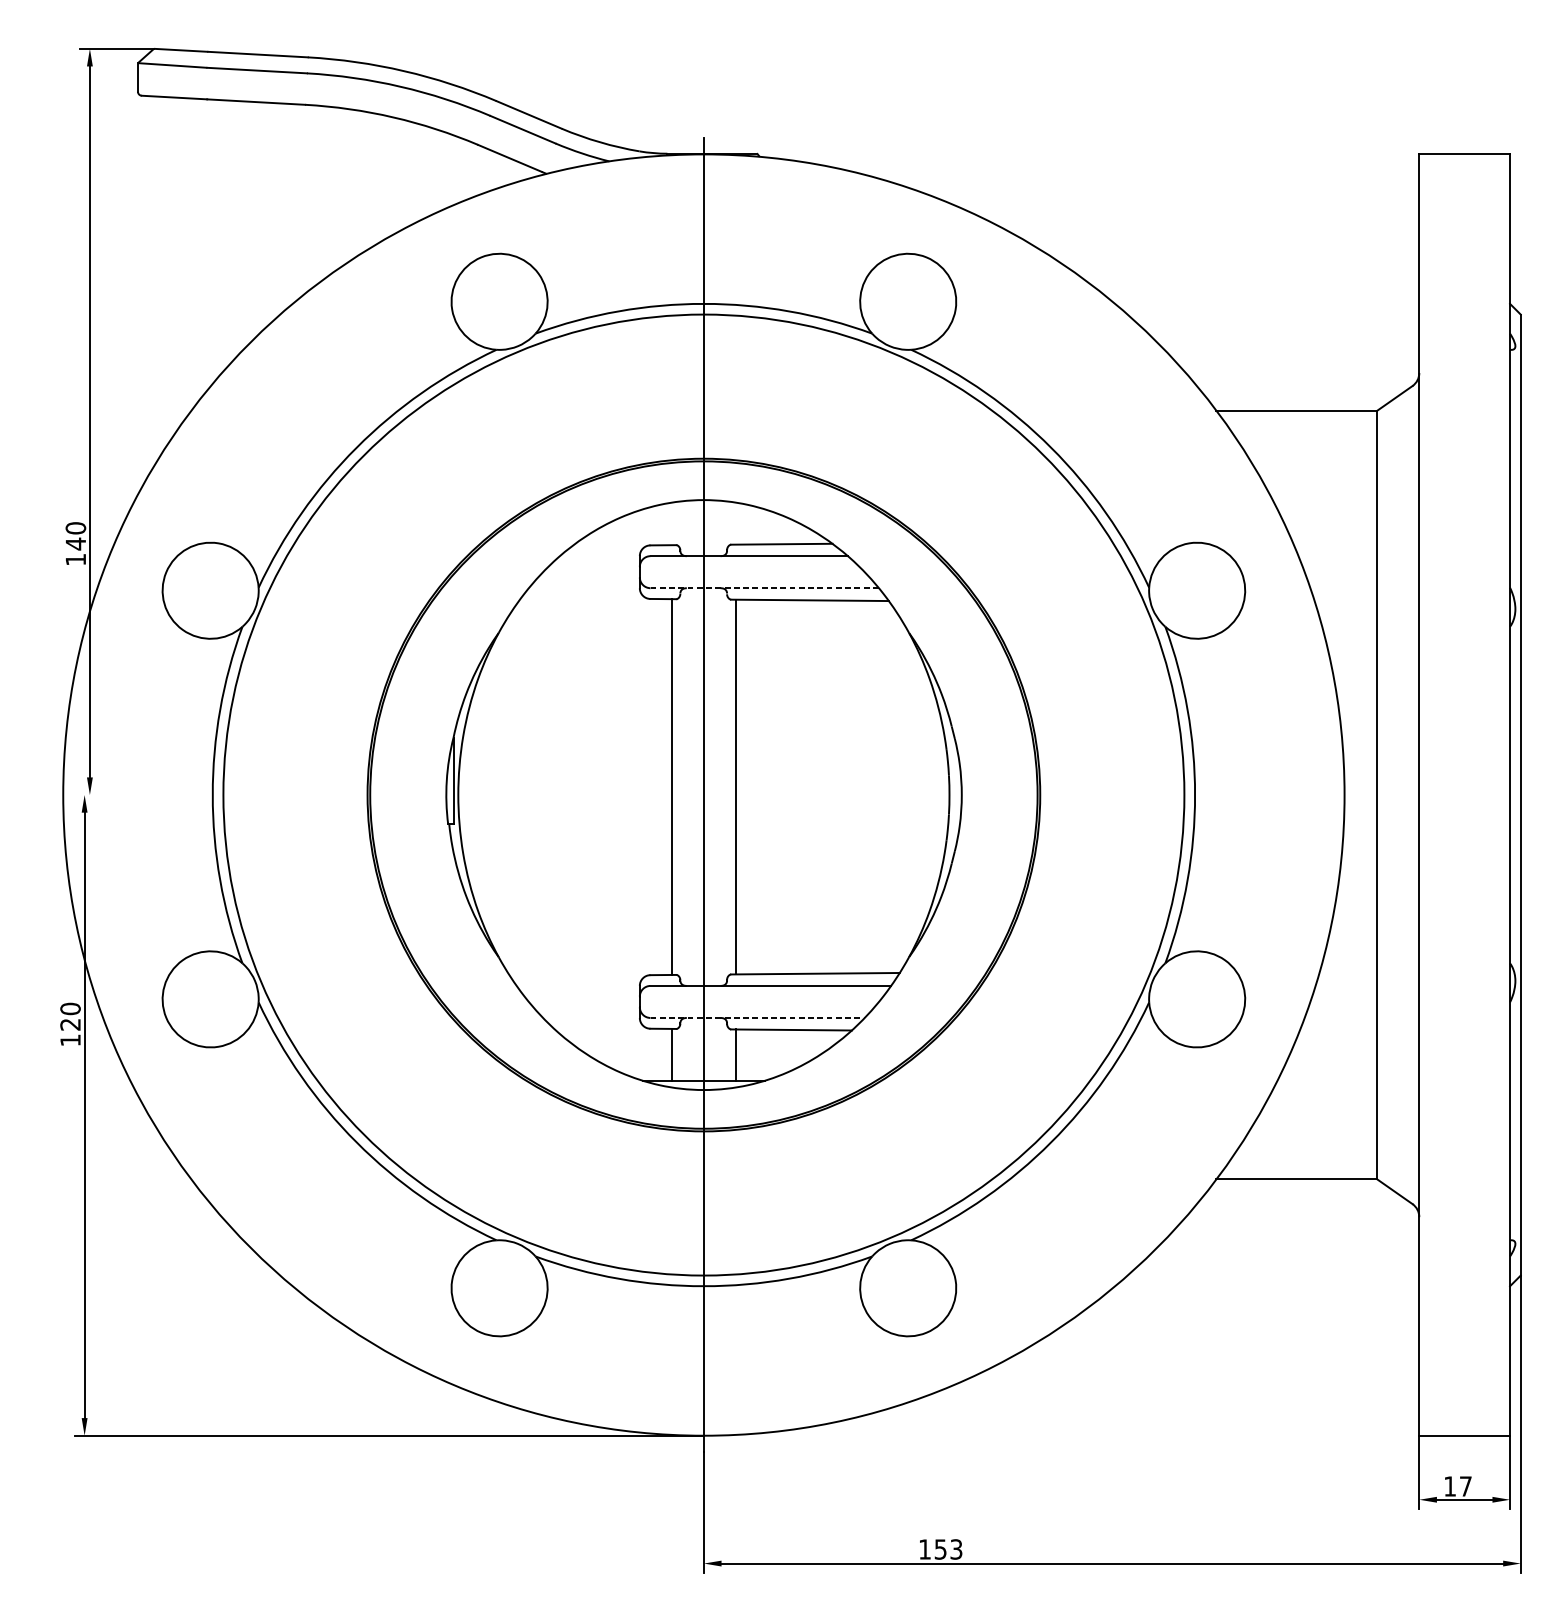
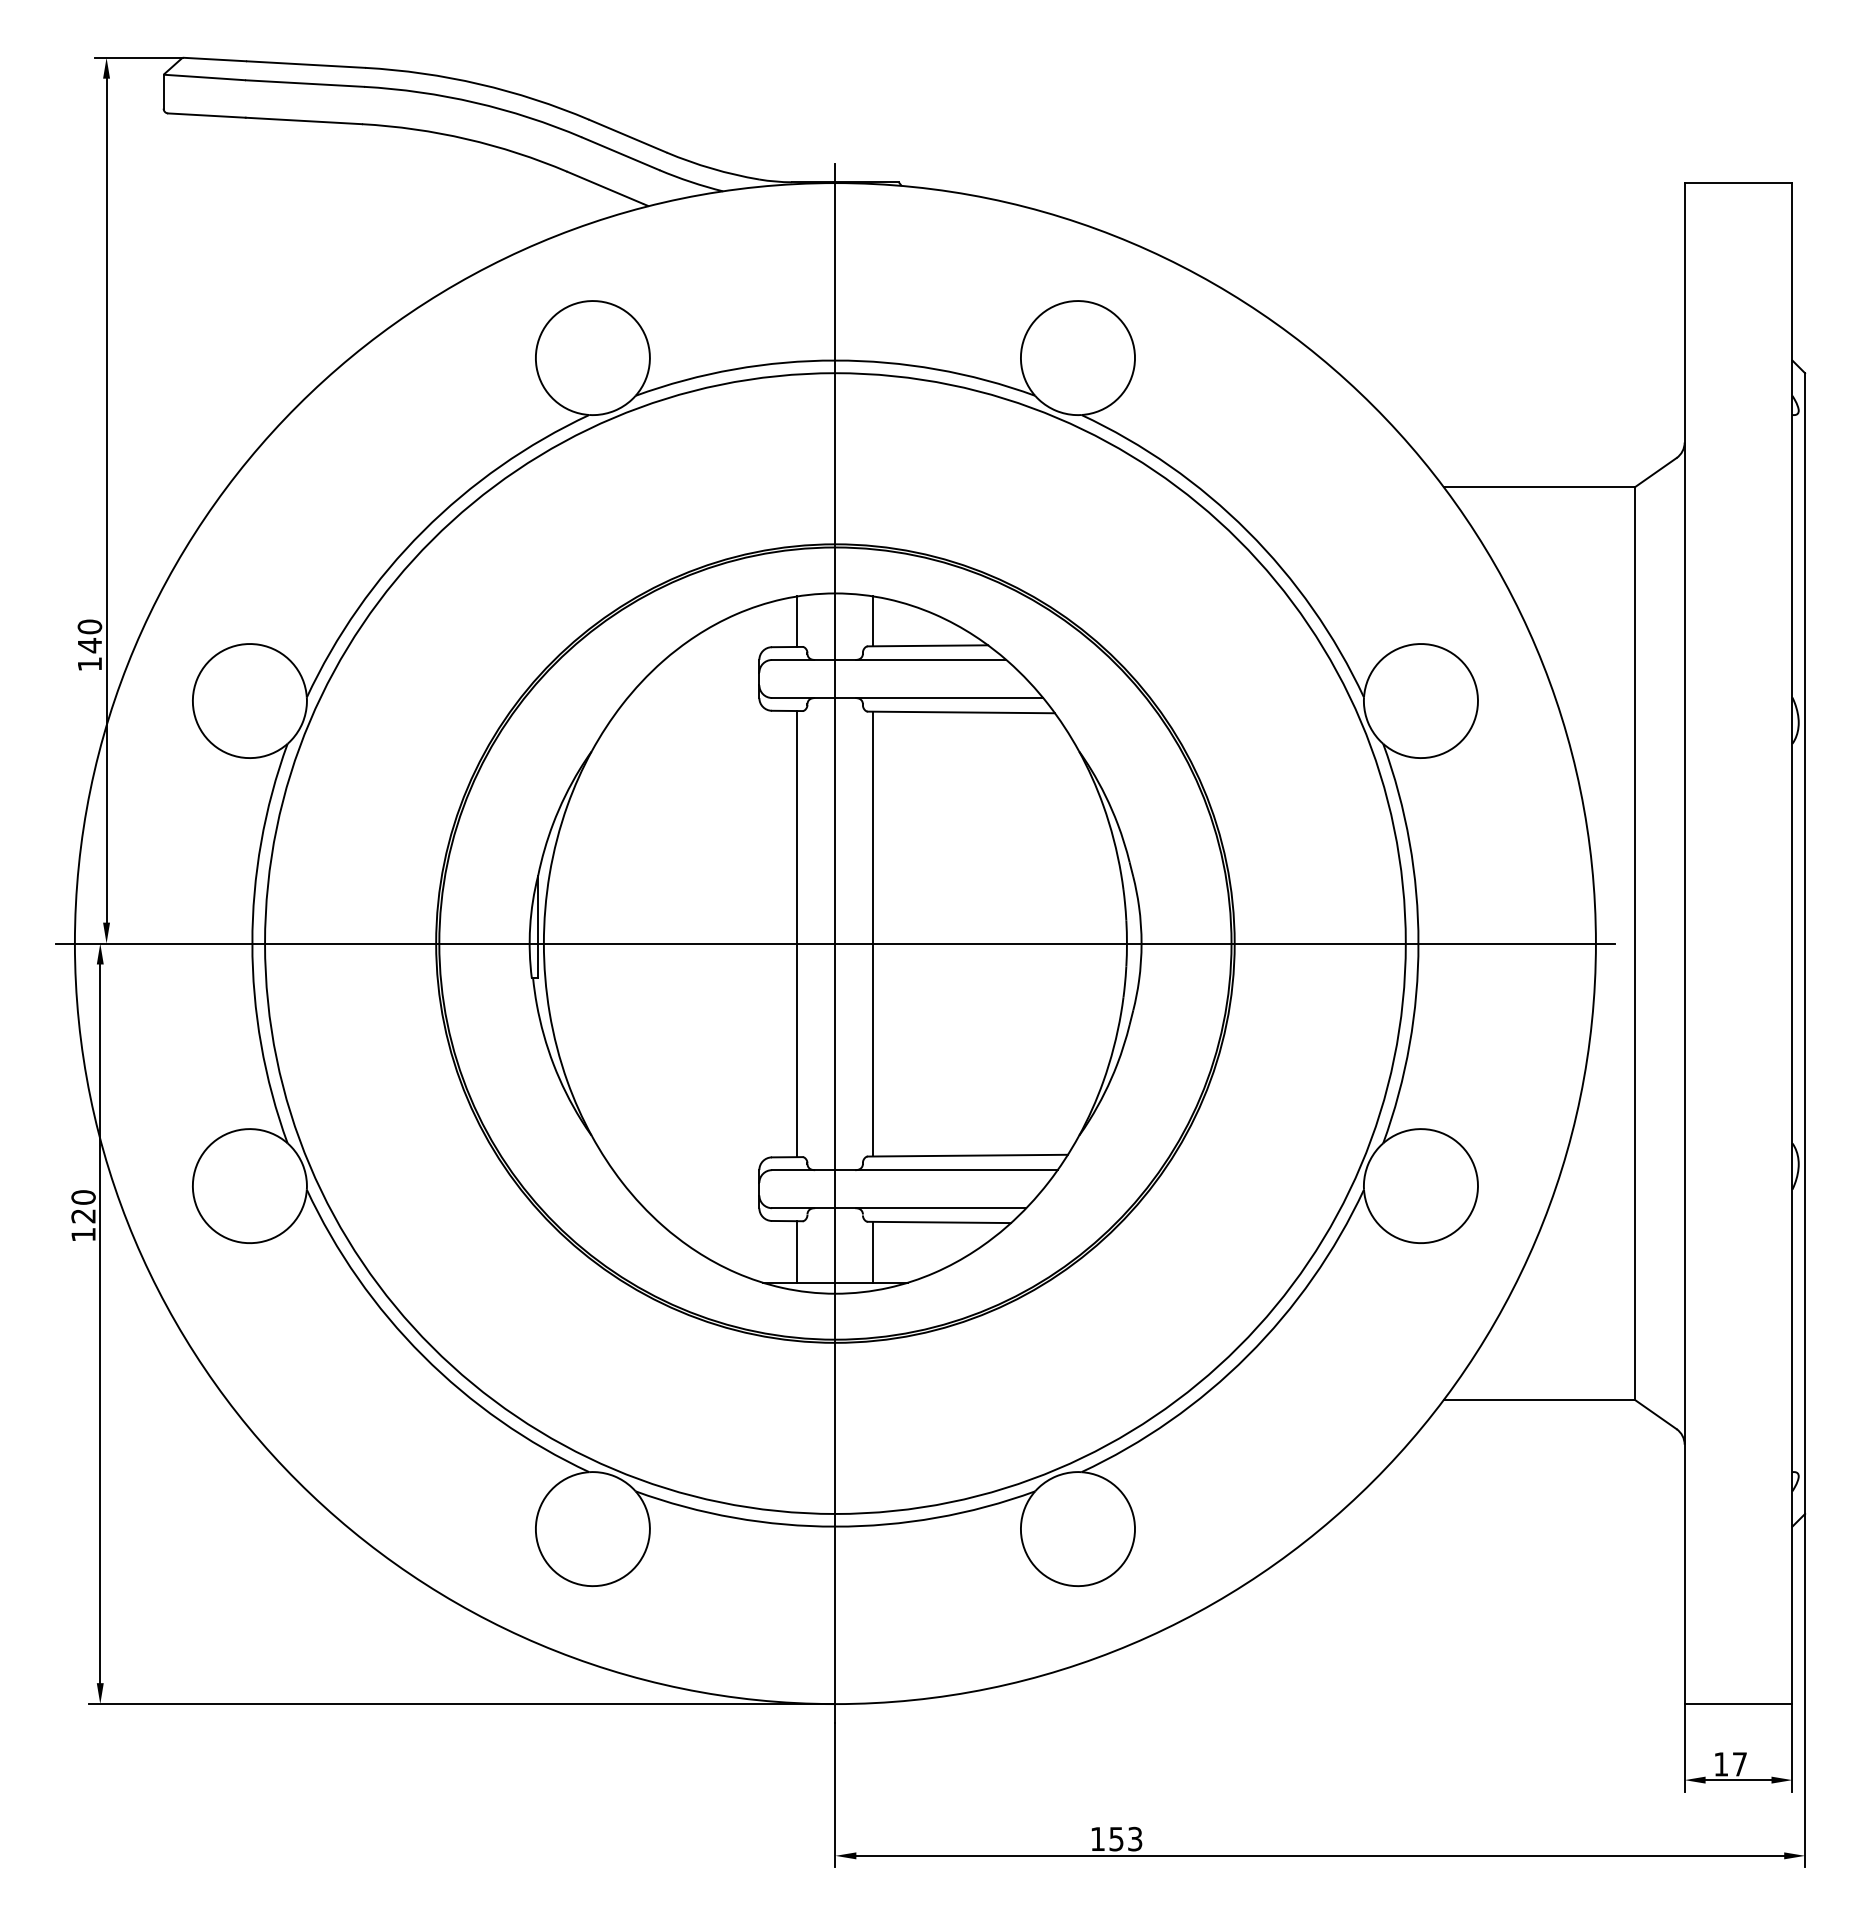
line: (671, 523) -> (797, 621), added
line: (735, 523) -> (873, 621), added
line: (764, 588) -> (907, 698), dashed -> solid
line: (703, 794) -> (834, 943), added
line: (757, 1018) -> (899, 1208), dashed -> solid

